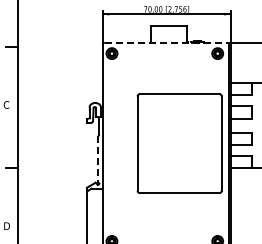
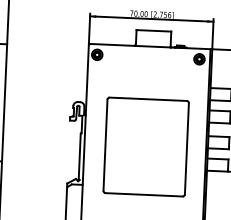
line: (167, 42) -> (151, 46), dashed -> solid
part: (179, 143) -> (146, 146), moved
line: (98, 159) -> (79, 156), dashed -> solid

